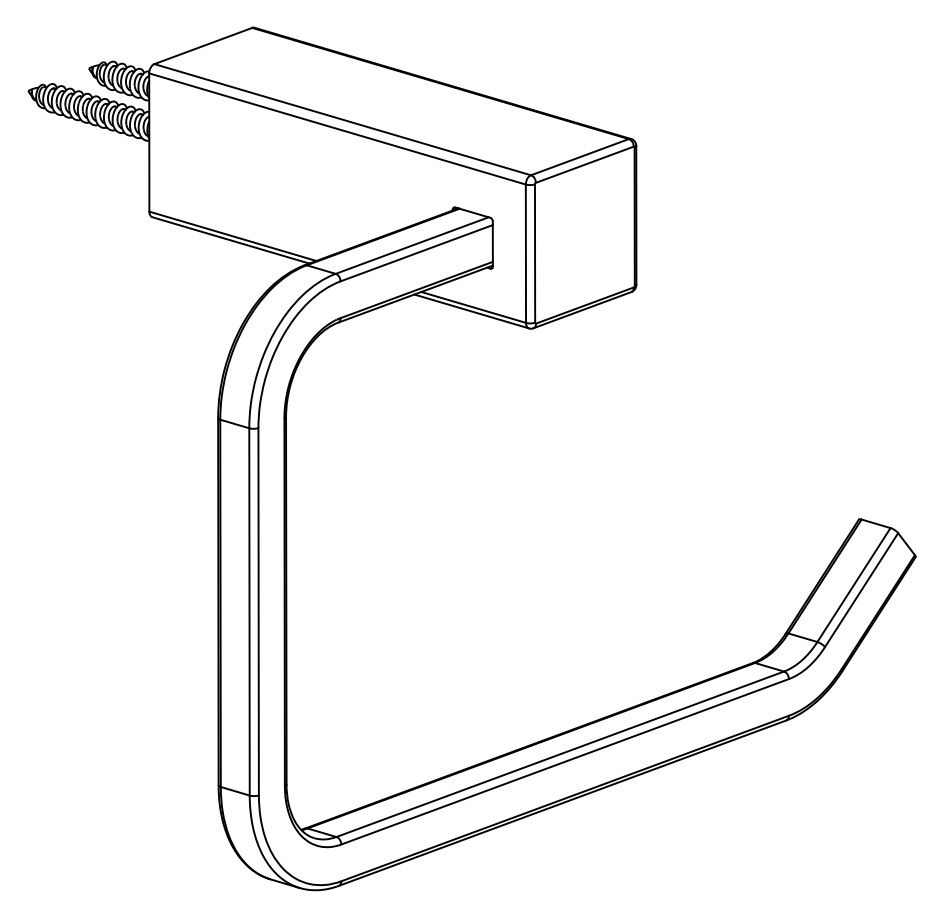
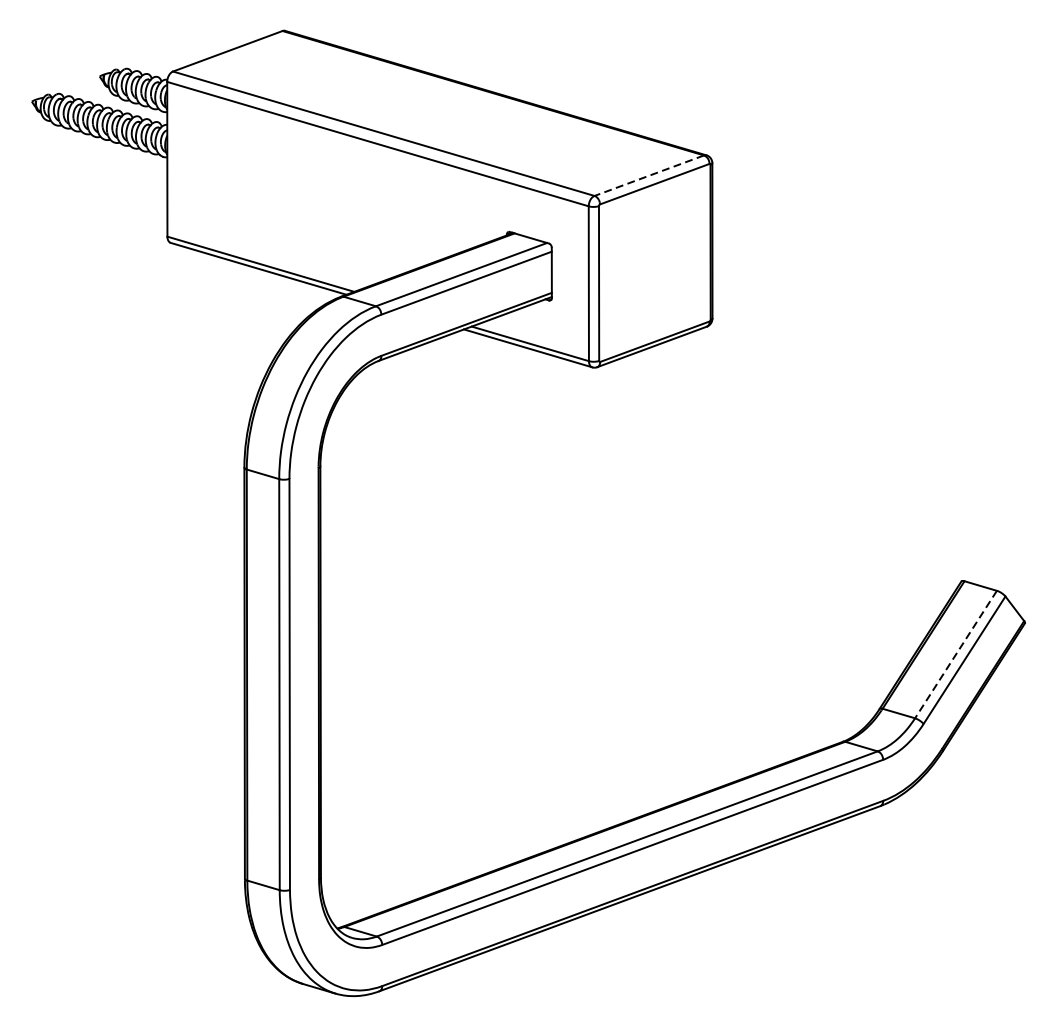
line: (579, 157) -> (648, 176), solid -> dashed
line: (853, 585) -> (955, 655), solid -> dashed

